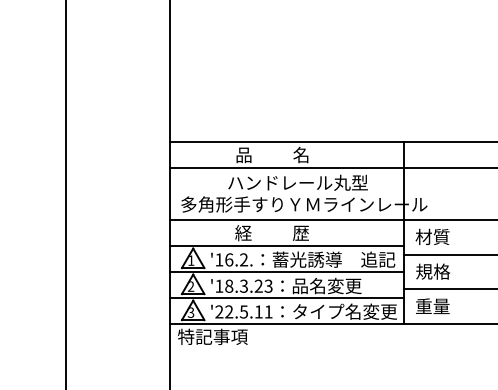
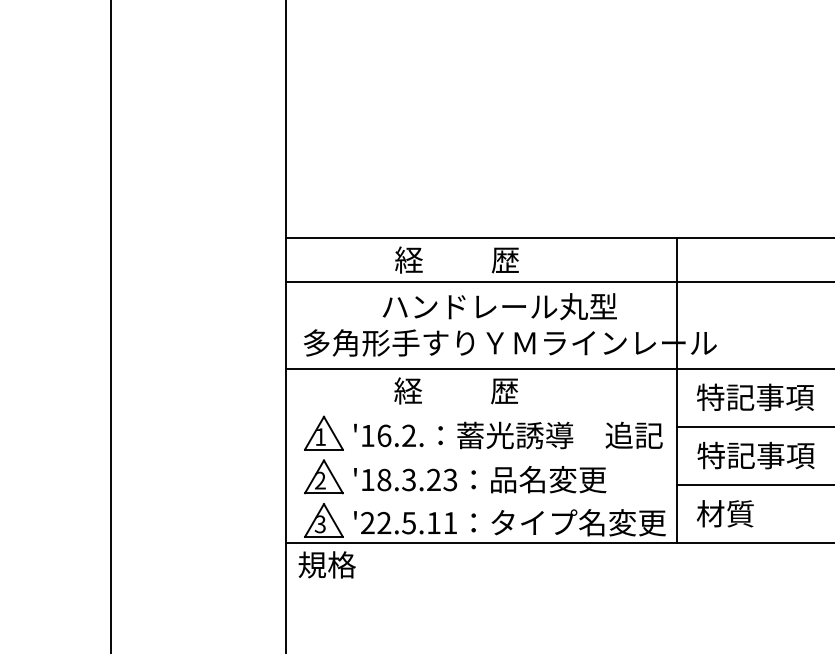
text: (272, 154) -> (456, 259), 品          名 -> 経          歴
text: (450, 236) -> (755, 396), 材質 -> 特記事項
line: (287, 245) -> (482, 411), removed
text: (450, 271) -> (755, 455), 規格 -> 特記事項
line: (287, 272) -> (482, 456), removed
line: (287, 298) -> (482, 500), removed
text: (432, 306) -> (725, 513), 重量 -> 材質
text: (212, 336) -> (356, 564), 特記事項 -> 規格

